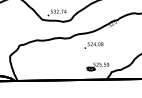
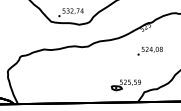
text: (93, 45) -> (149, 51), moved

